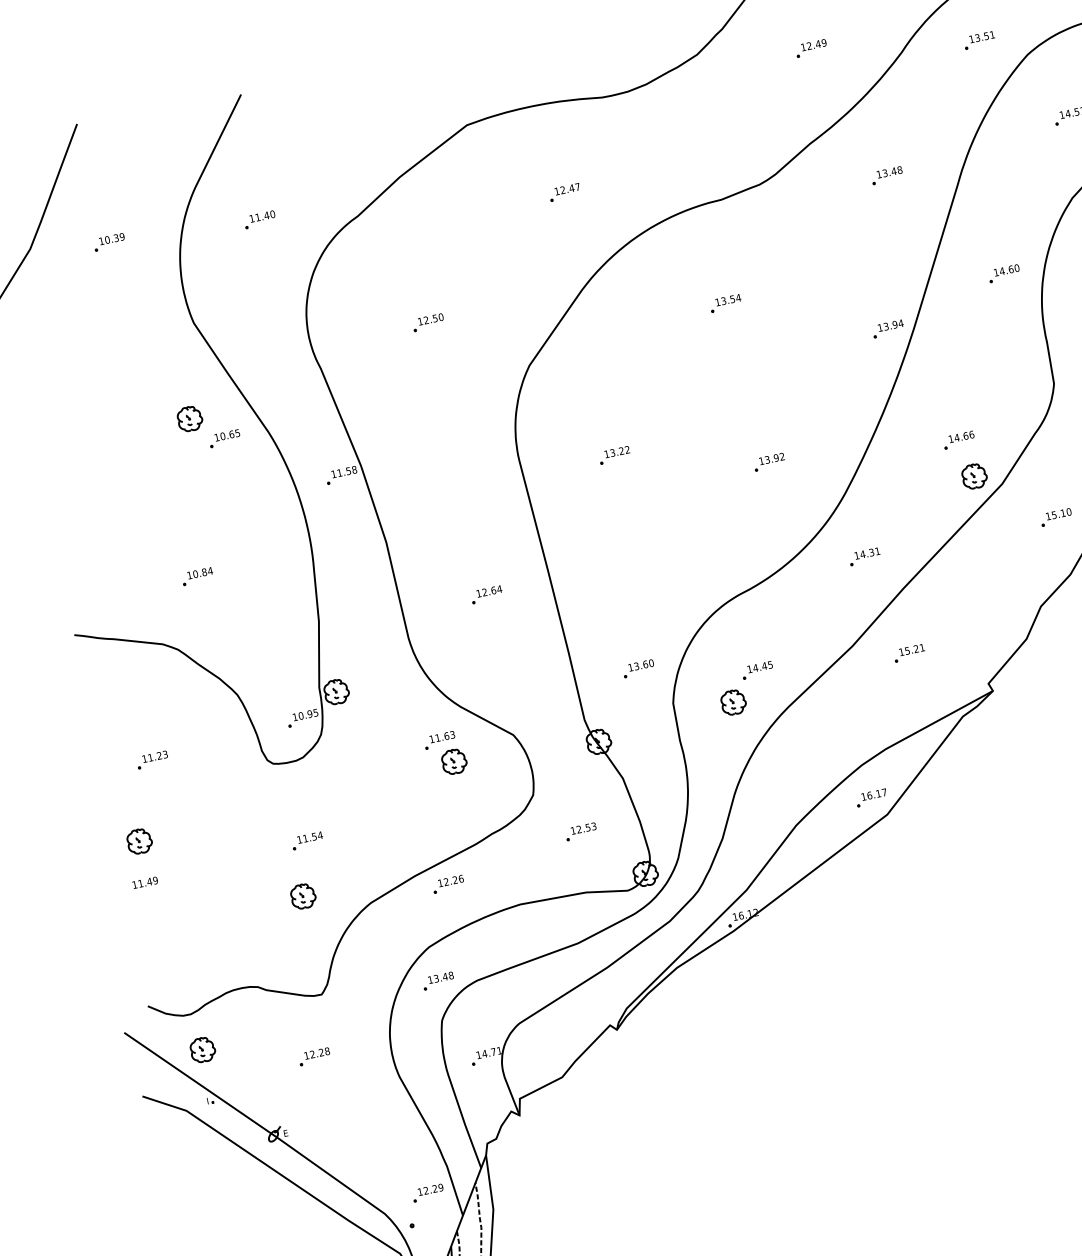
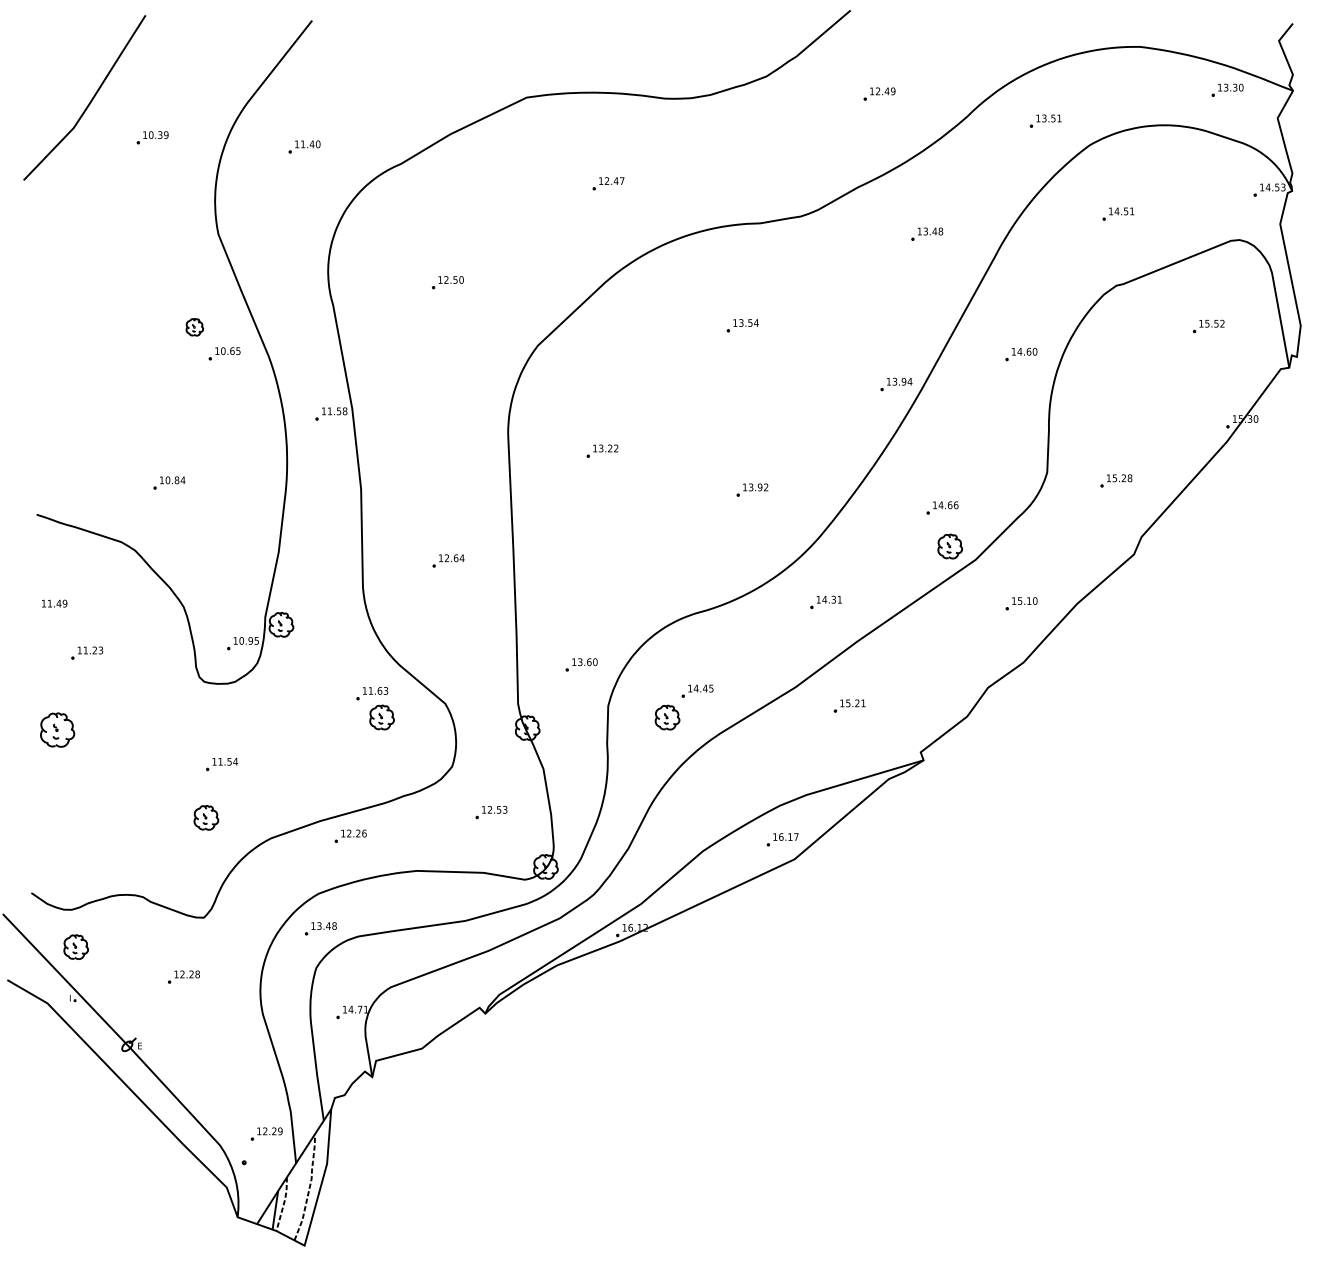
part: (189, 419) -> (194, 327), size x0.7
part: (139, 840) -> (57, 729), size x1.4
text: (145, 882) -> (54, 603), moved

